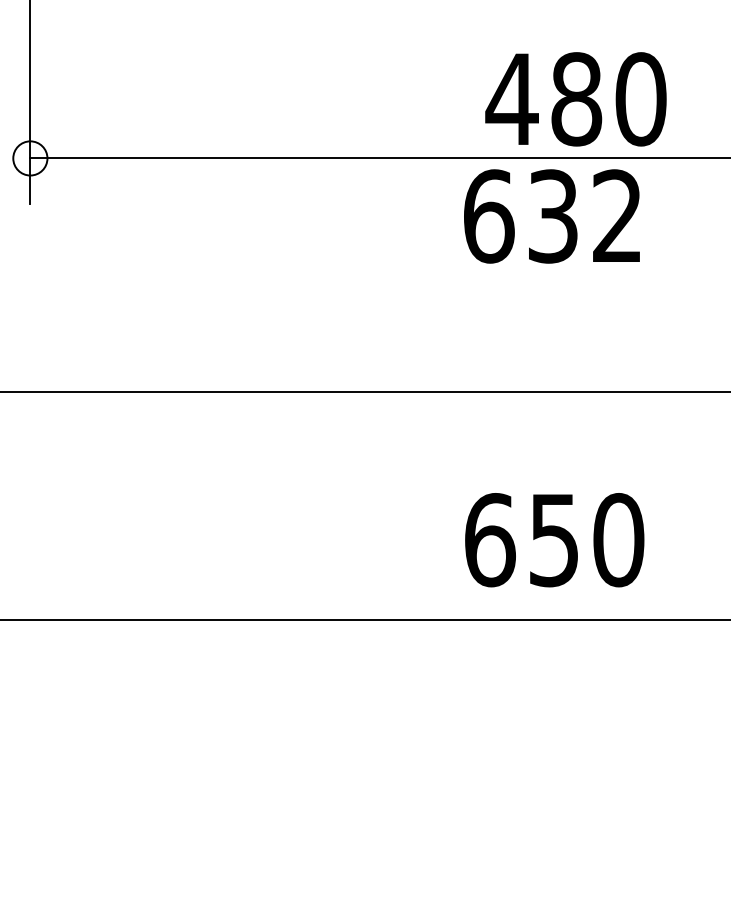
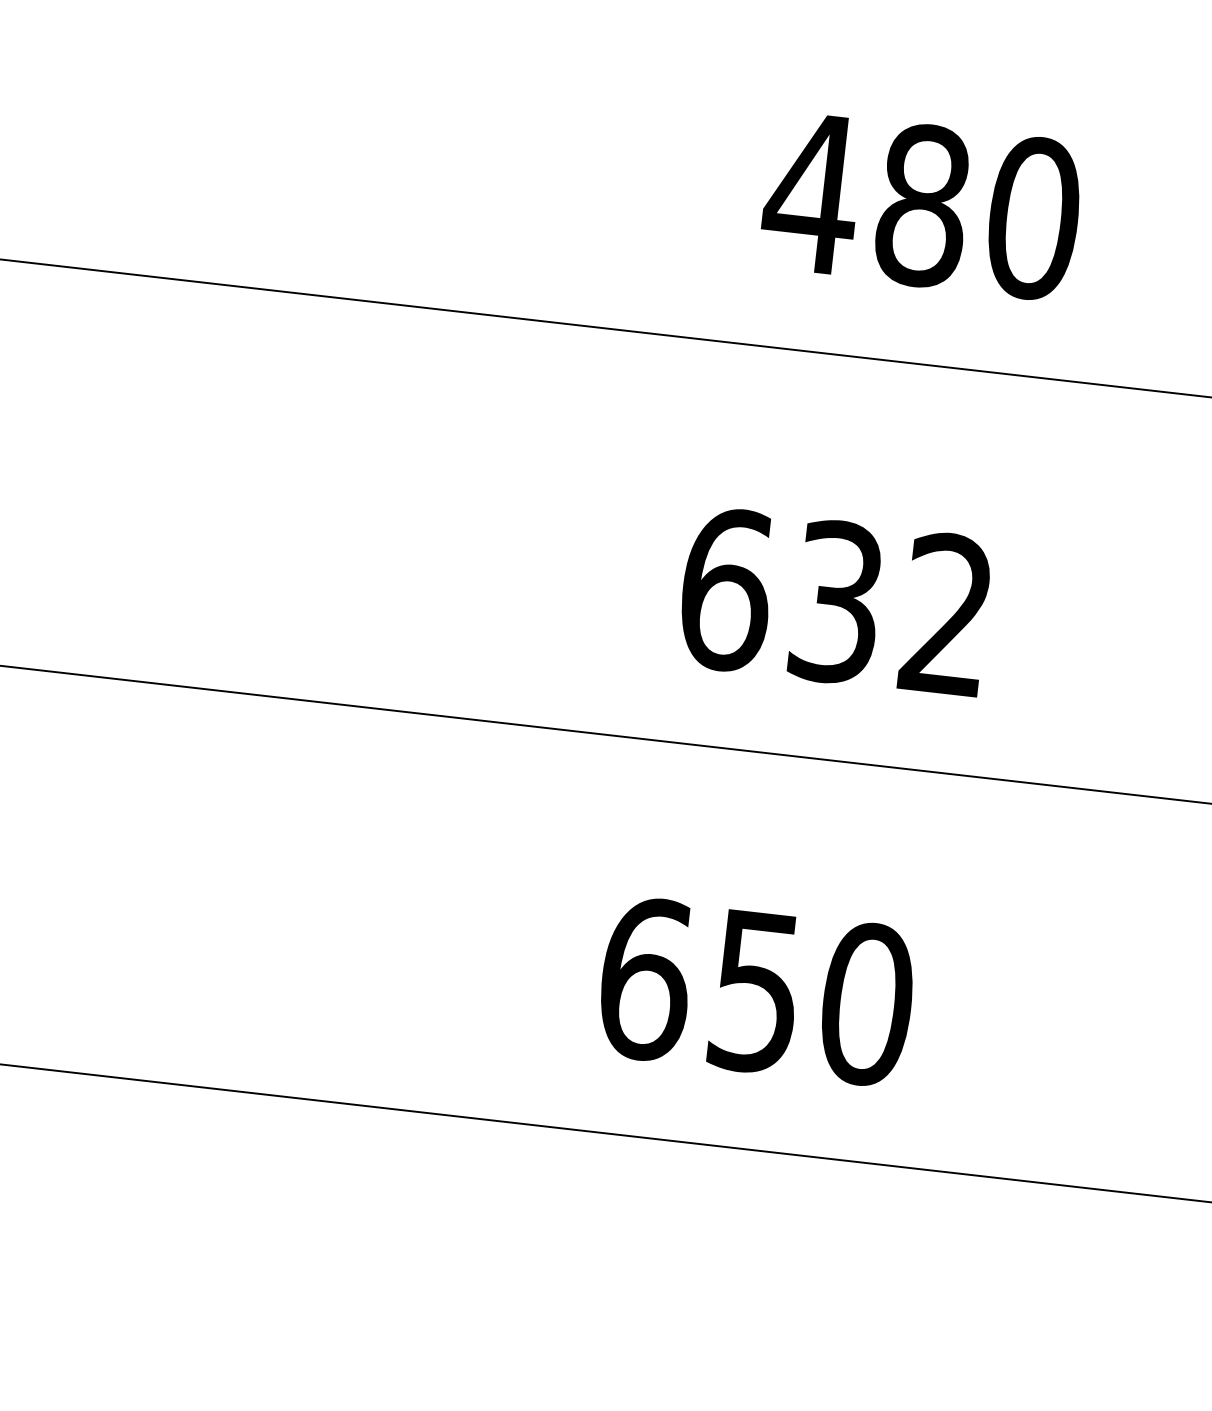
text: (575, 99) -> (920, 205), moved
text: (551, 216) -> (833, 602), moved
text: (554, 540) -> (756, 992), moved

